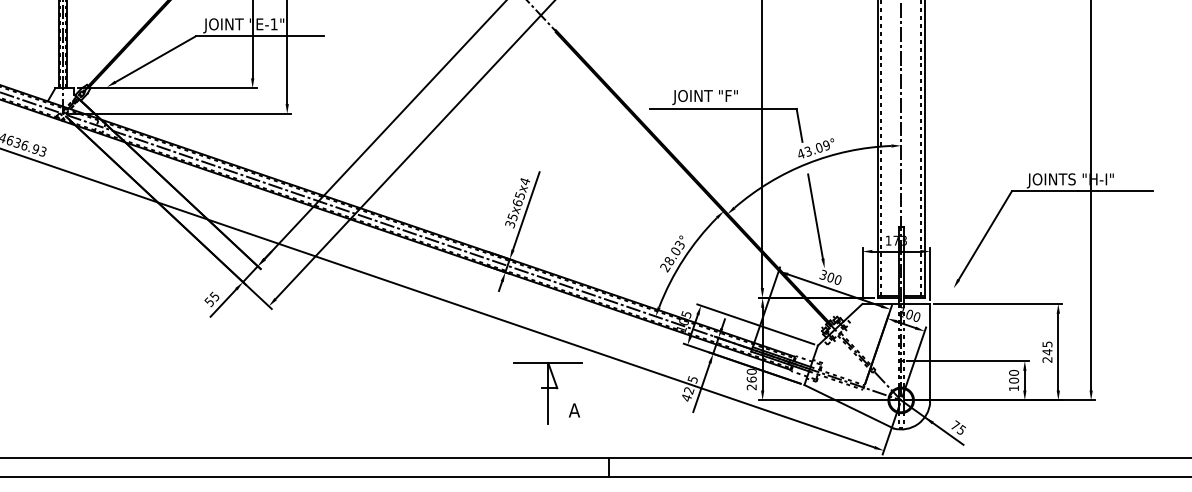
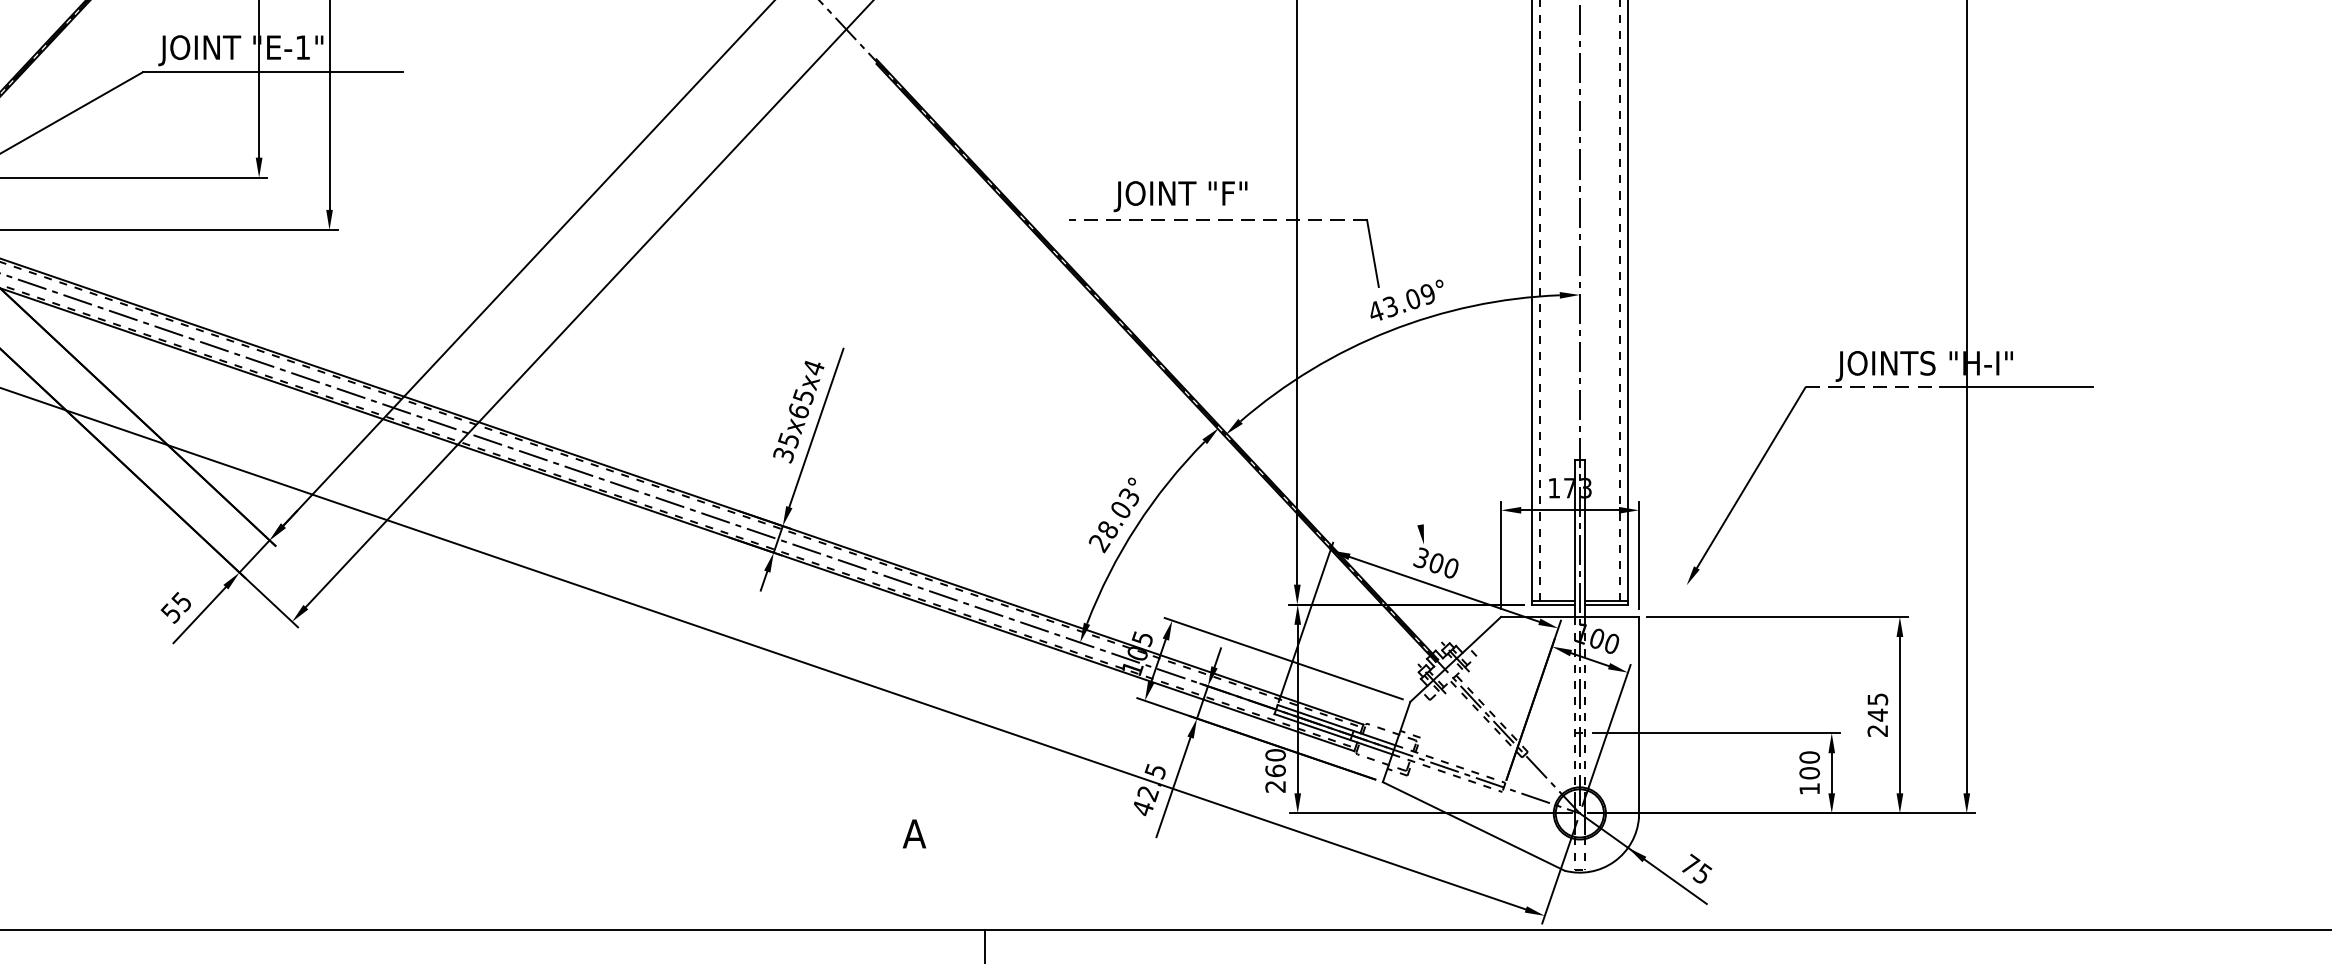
line: (722, 108) -> (1215, 218), solid -> dashed
line: (1045, 191) -> (1873, 388), solid -> dashed
line: (815, 216) -> (1405, 438), removed
part: (547, 393) -> (859, 799), removed

